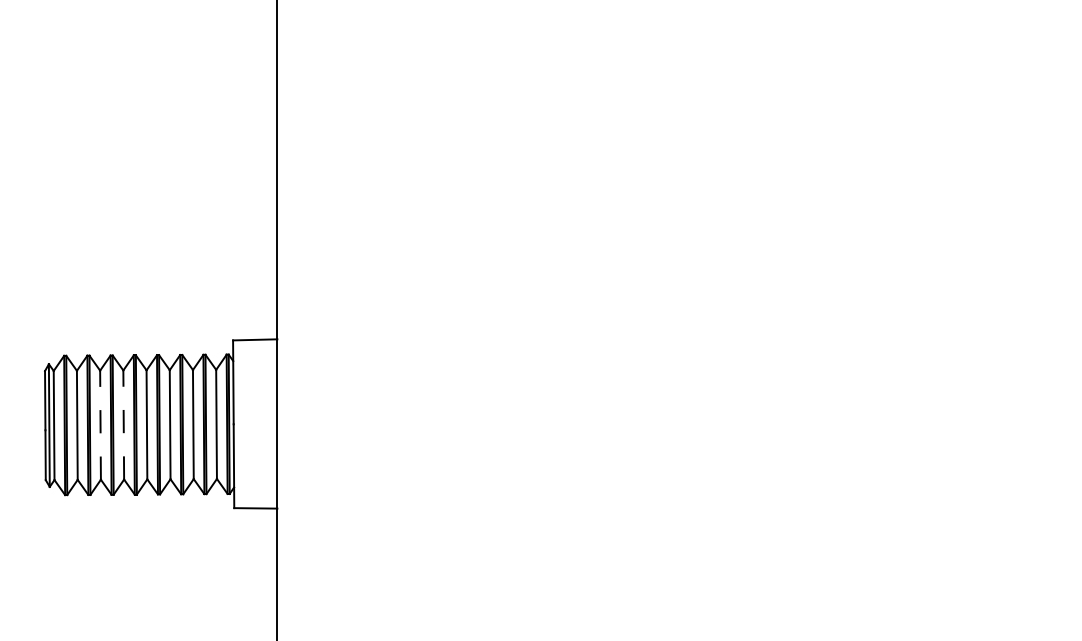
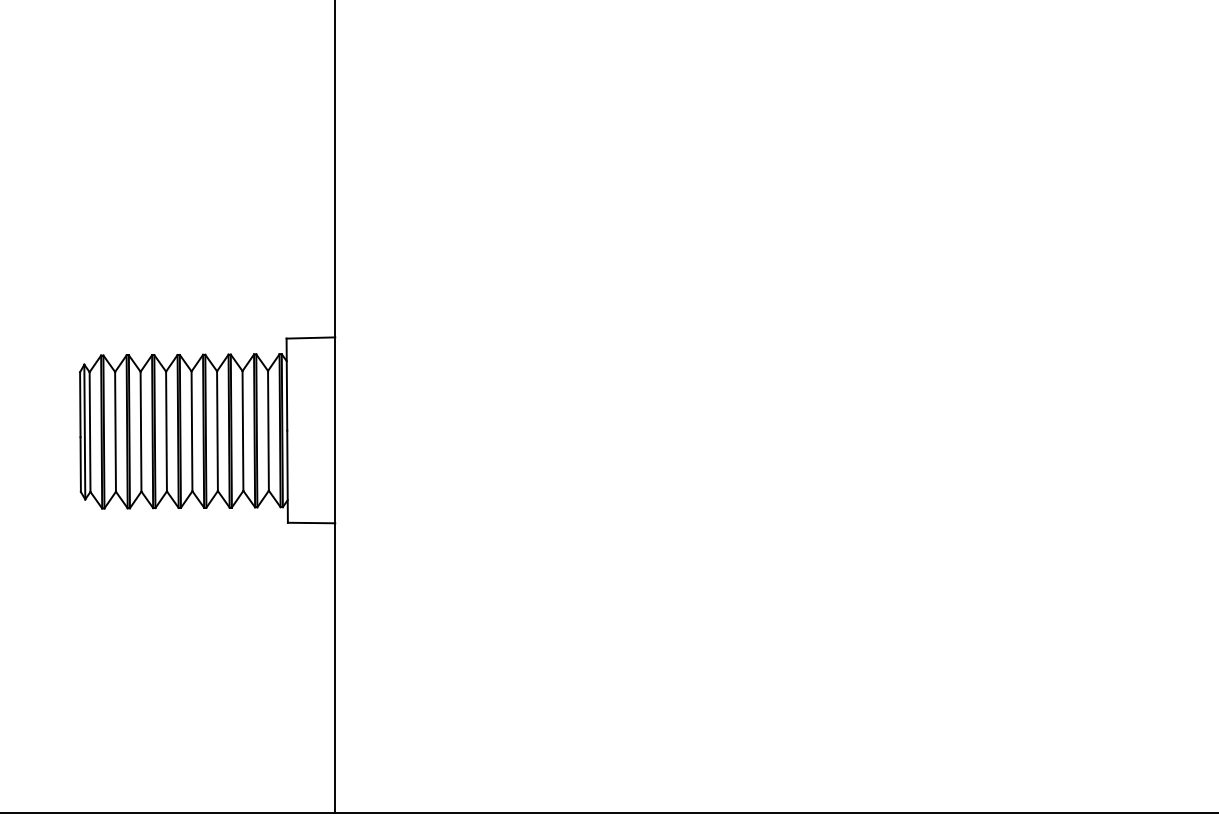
line: (100, 425) -> (141, 431), dashed -> solid
line: (123, 425) -> (166, 431), dashed -> solid

